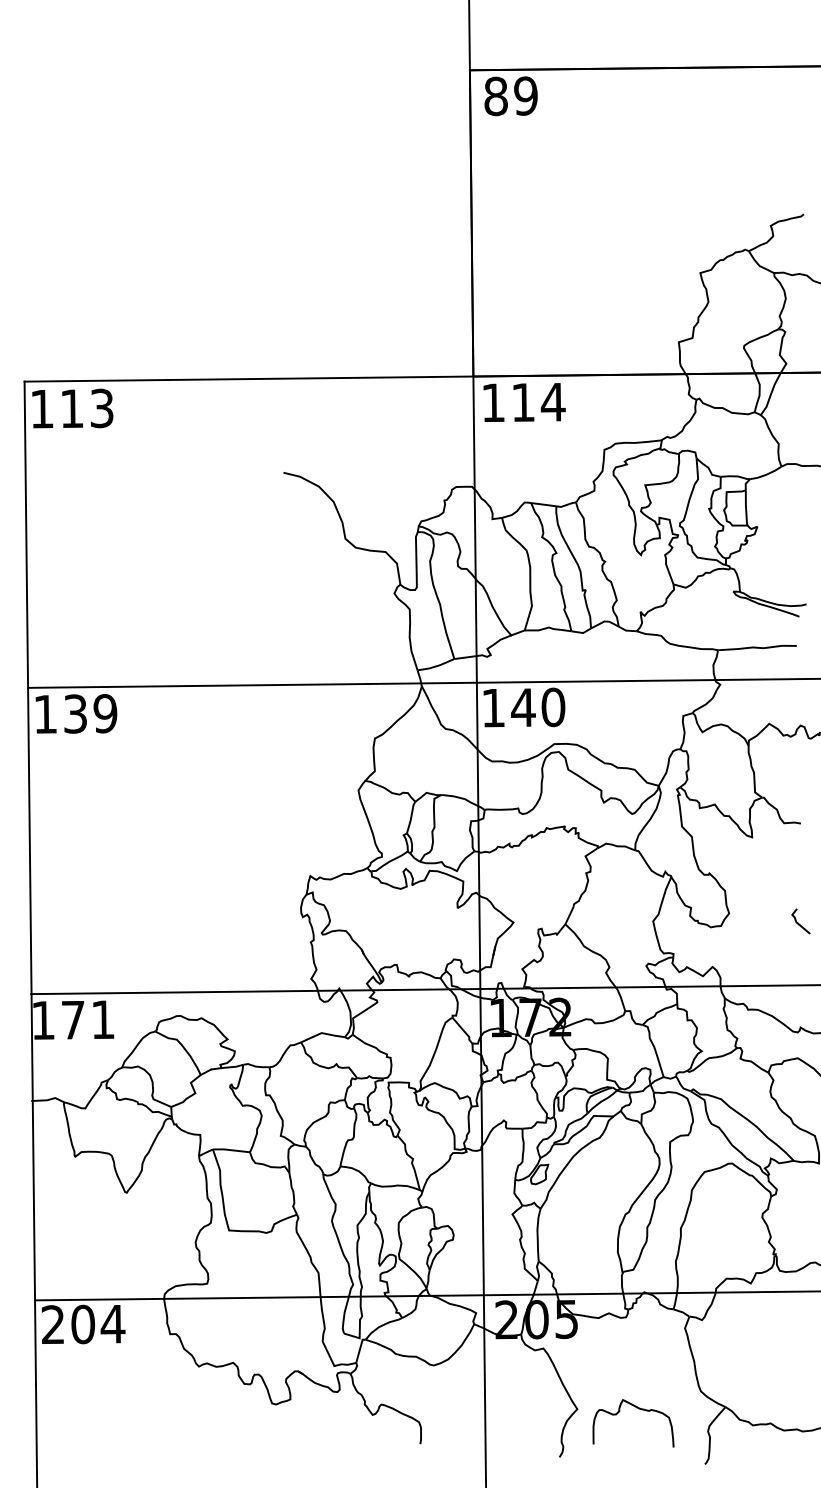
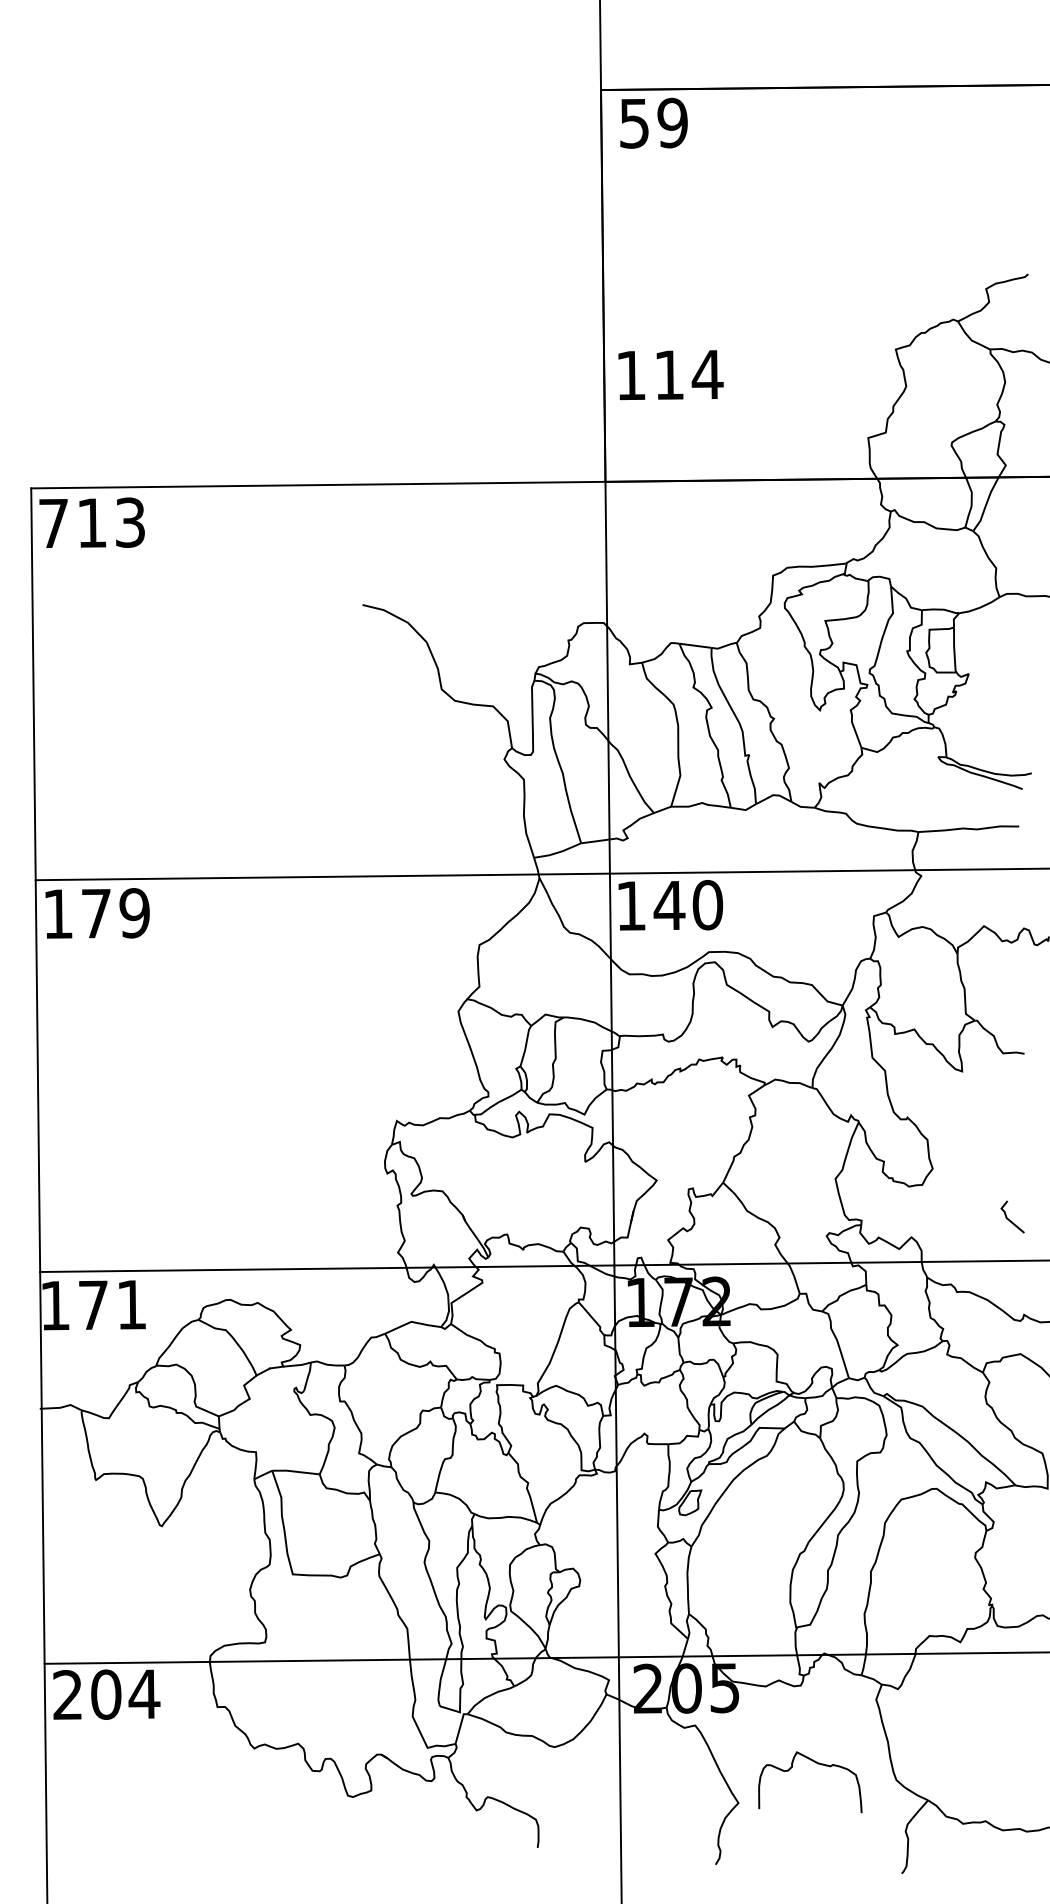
text: (496, 96) -> (634, 123), 89 -> 59
text: (524, 402) -> (670, 375), moved
text: (41, 409) -> (53, 523), 113 -> 713
text: (75, 713) -> (96, 913), 139 -> 179
line: (800, 924) -> (1011, 1220), moved
curve: (639, 1409) -> (817, 1764), moved

